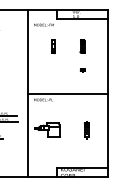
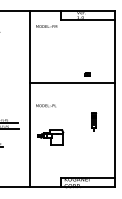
part: (53, 46) -> (56, 49), removed
part: (82, 46) -> (87, 49), removed
line: (68, 93) -> (72, 83), moved
part: (86, 130) -> (93, 121), moved

